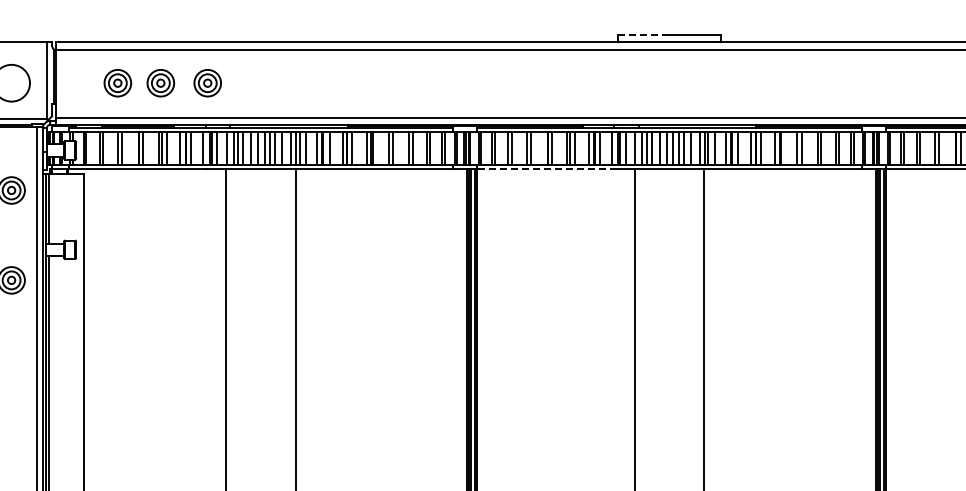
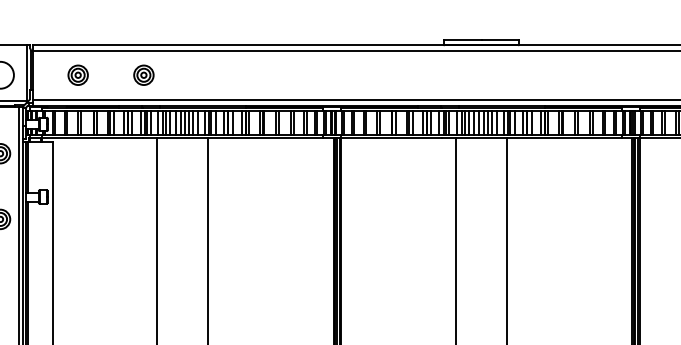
line: (643, 35) -> (462, 40), dashed -> solid
part: (160, 83) -> (109, 75), removed
line: (547, 169) -> (392, 138), dashed -> solid

